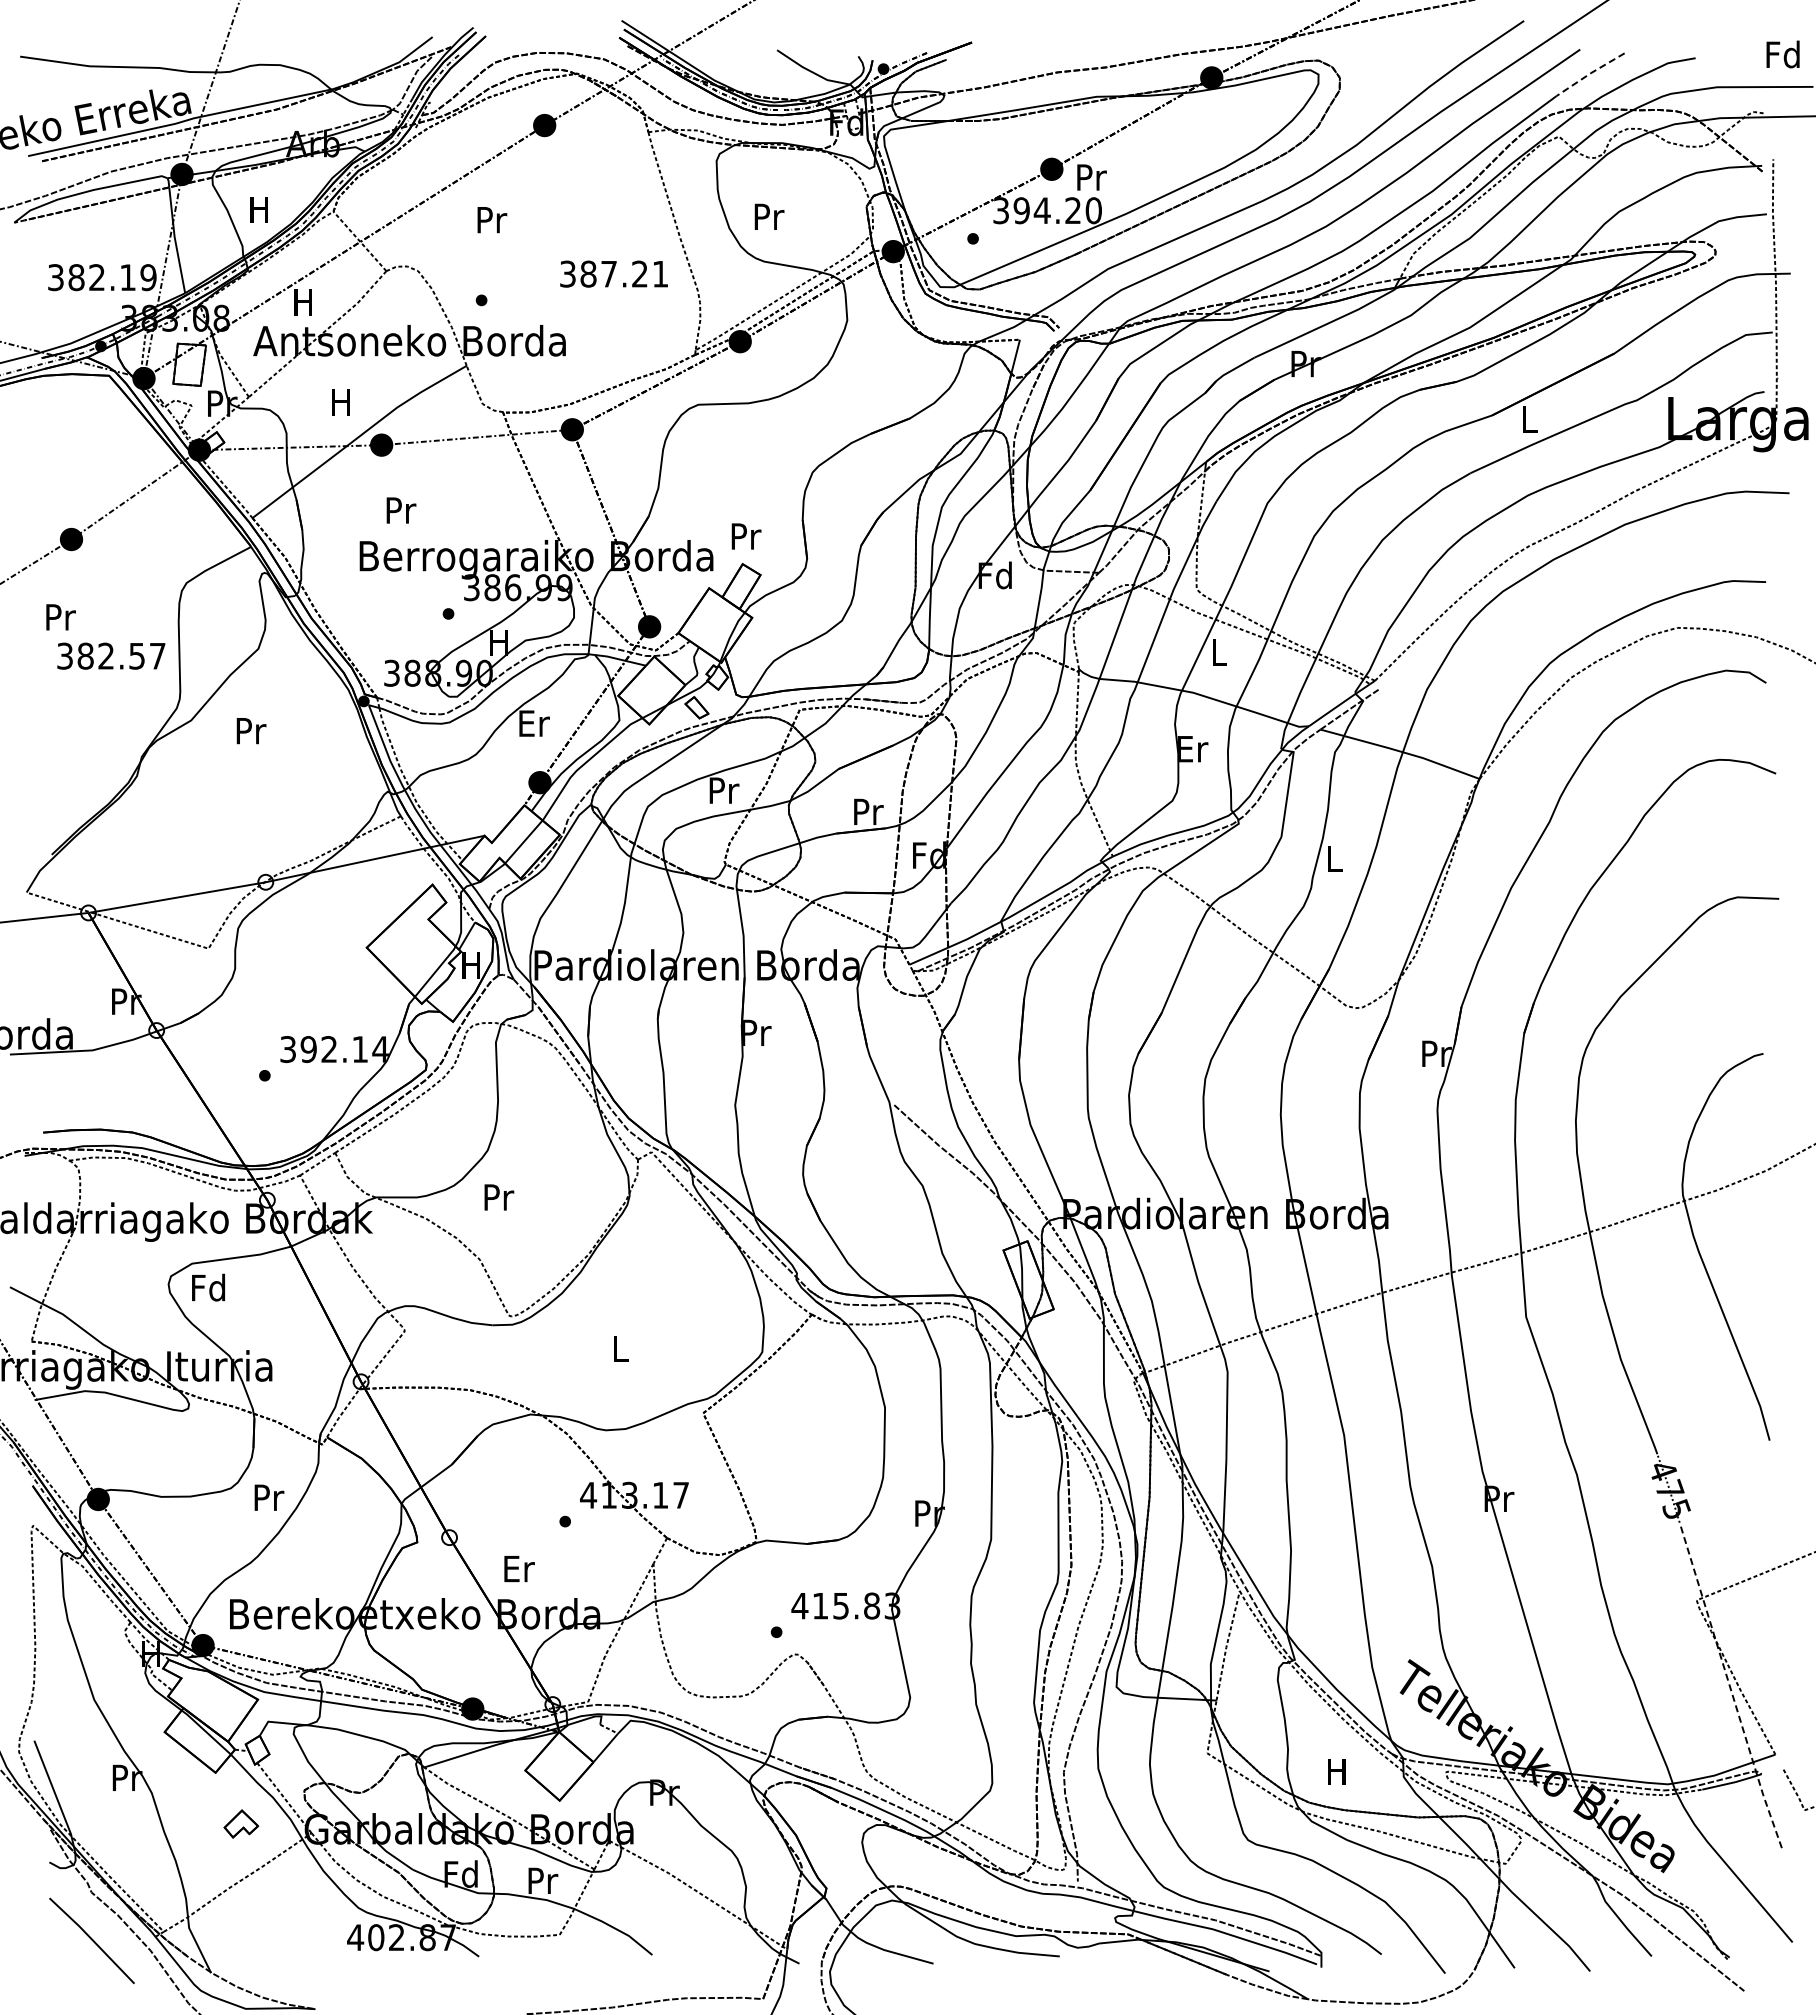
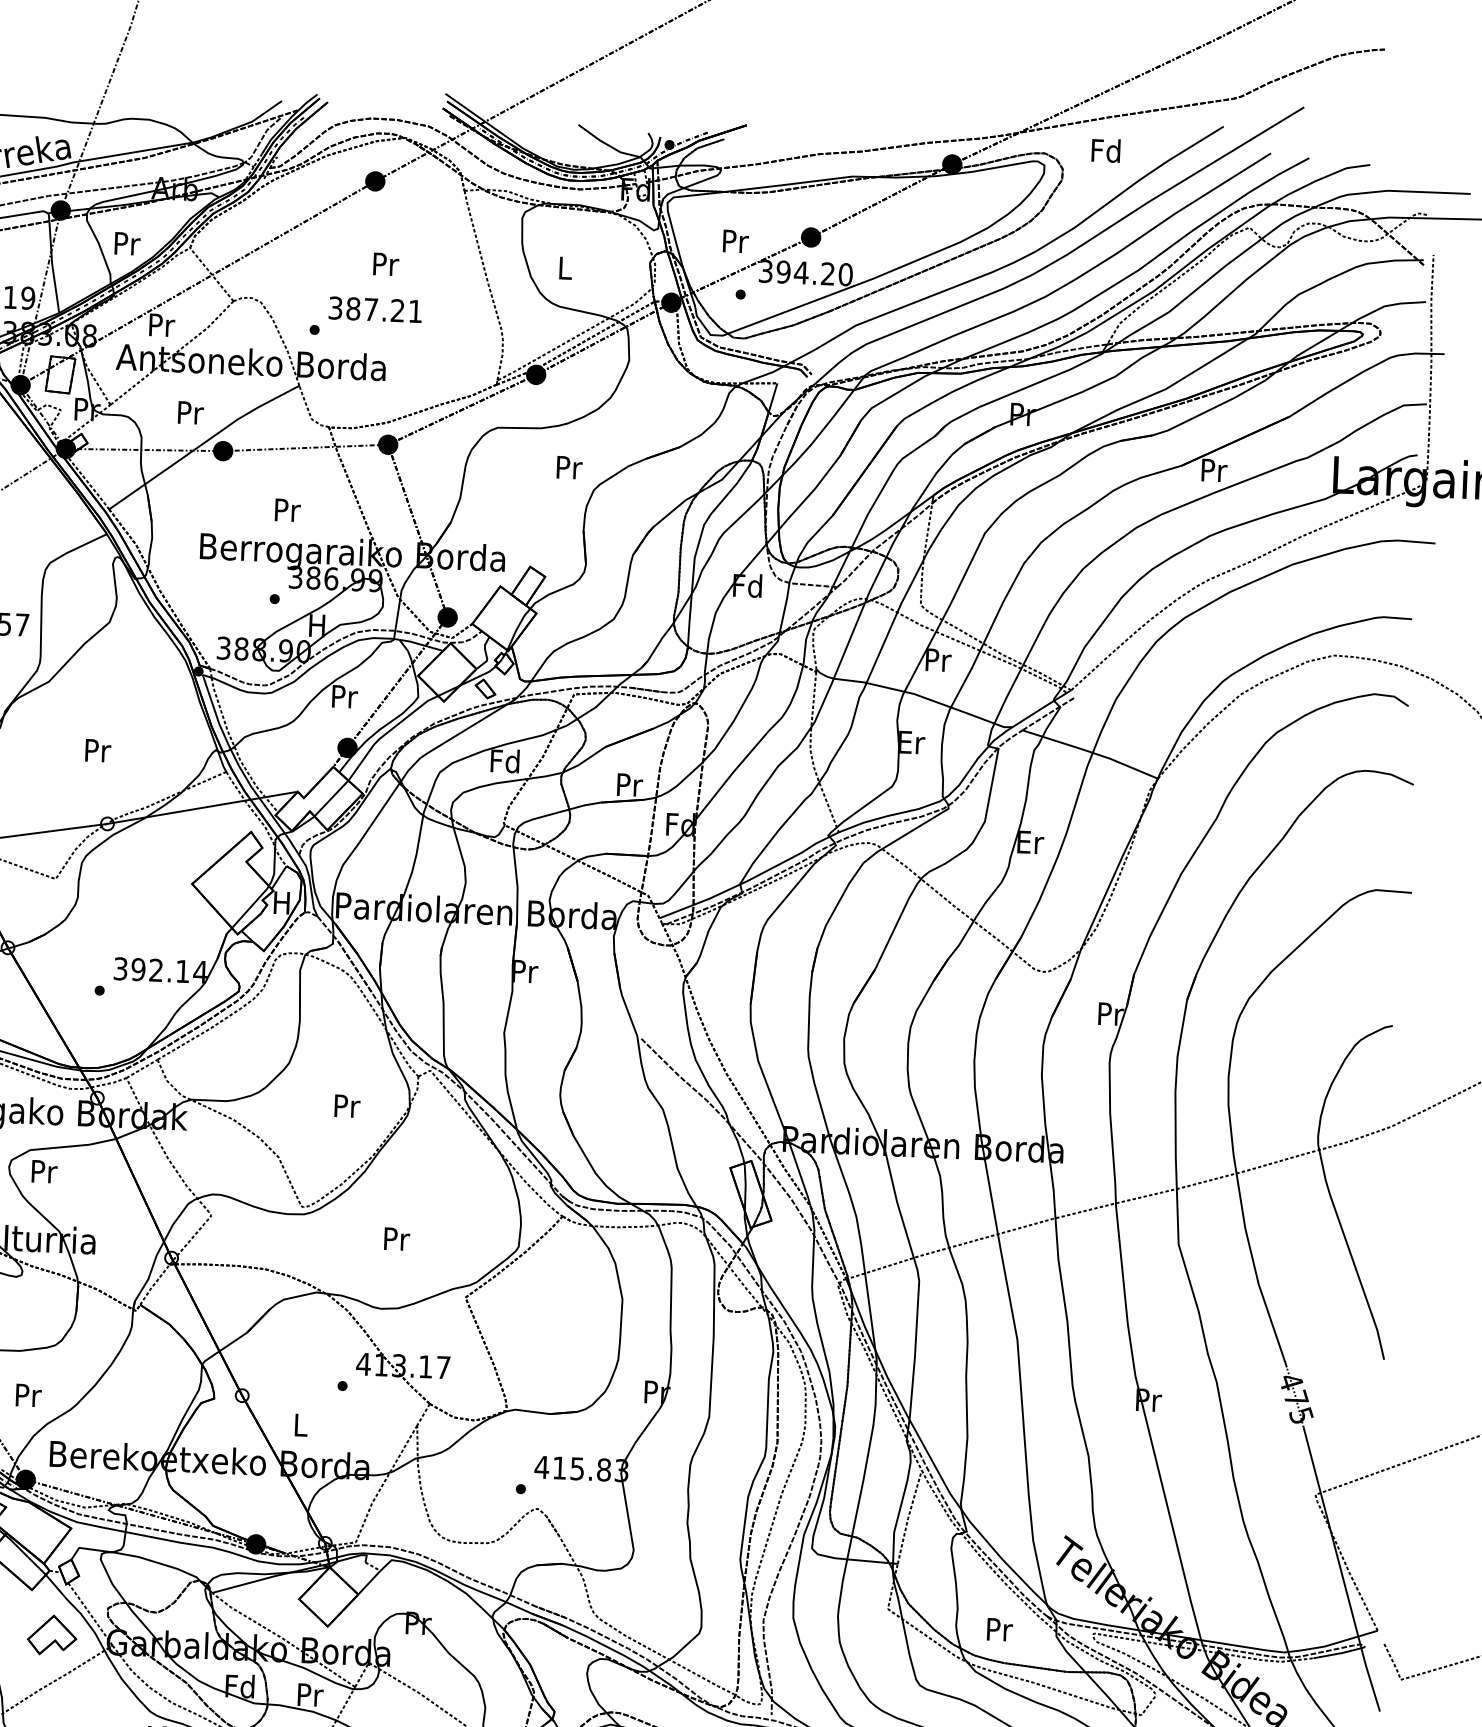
text: (1782, 54) -> (1105, 150), moved
line: (1590, 73) -> (1279, 174), dashed -> solid
text: (1091, 177) -> (735, 241), moved
text: (260, 209) -> (127, 243), H -> Pr
text: (769, 216) -> (565, 267), Pr -> L
text: (492, 220) -> (386, 264), moved
text: (613, 273) -> (374, 309), moved
text: (304, 302) -> (161, 325), H -> Pr
text: (342, 402) -> (190, 412), H -> Pr
text: (1530, 419) -> (1214, 470), L -> Pr
text: (401, 510) -> (287, 510), moved
text: (746, 536) -> (569, 467), moved
text: (1219, 652) -> (938, 660), L -> Pr
text: (534, 723) -> (344, 696), Er -> Pr
text: (251, 731) -> (98, 751), moved
text: (722, 790) -> (504, 761), Pr -> Fd
text: (1335, 858) -> (1030, 842), L -> Er
text: (499, 1197) -> (347, 1106), moved
text: (208, 1287) -> (43, 1171), Fd -> Pr
text: (621, 1348) -> (397, 1238), L -> Pr
text: (269, 1497) -> (28, 1395), moved
text: (519, 1568) -> (301, 1424), Er -> L
line: (1729, 1686) -> (1340, 1570), dashed -> solid
text: (1337, 1771) -> (999, 1629), H -> Pr
part: (241, 1823) -> (52, 1634), size x1.67

